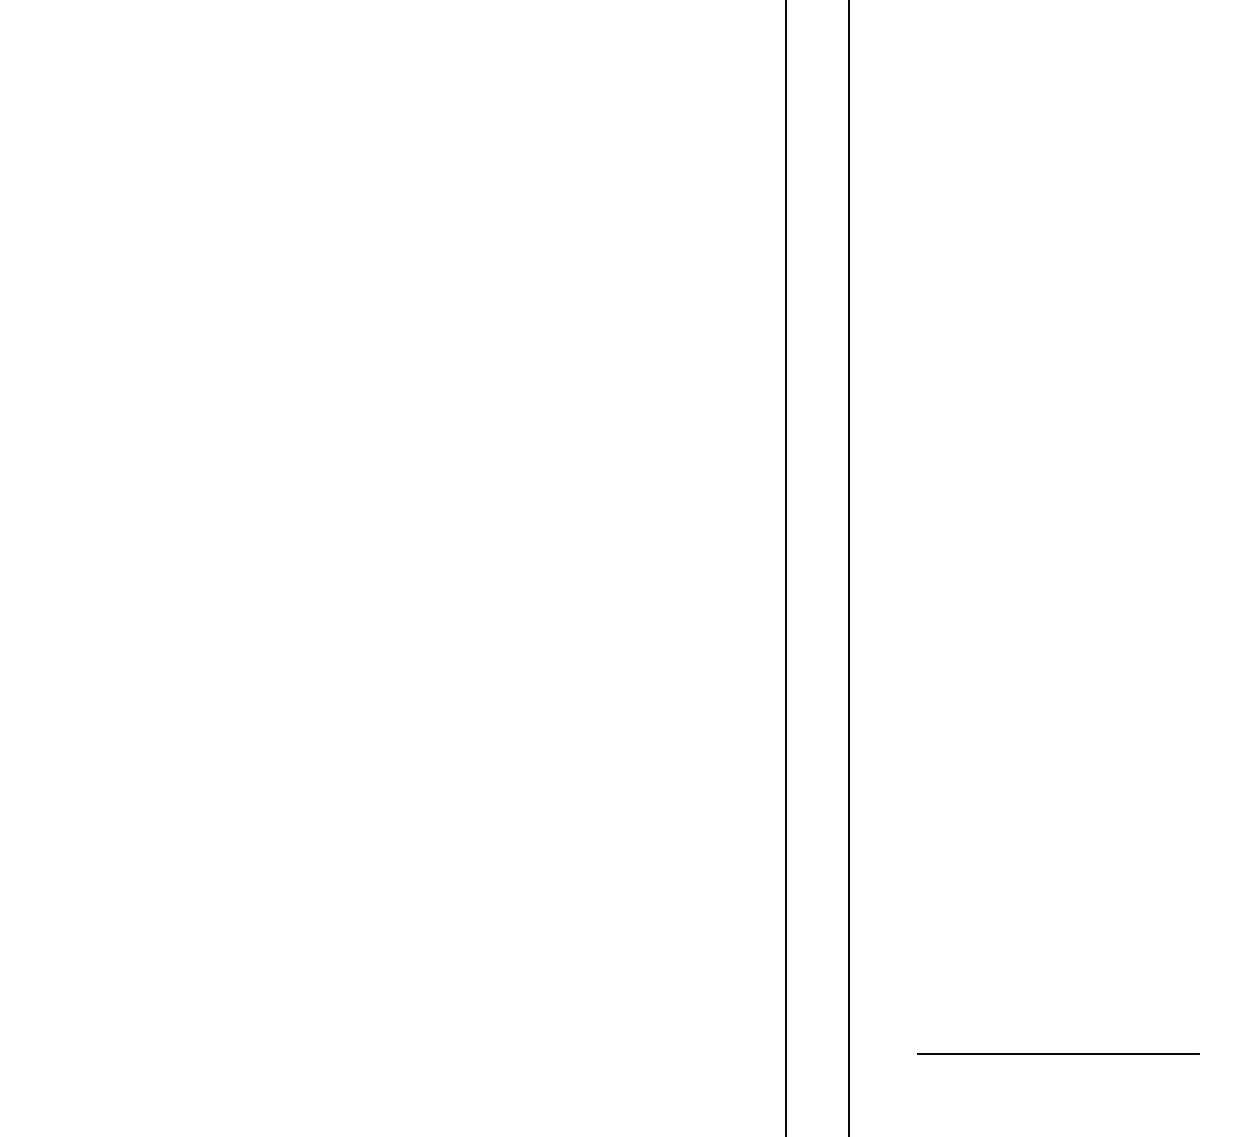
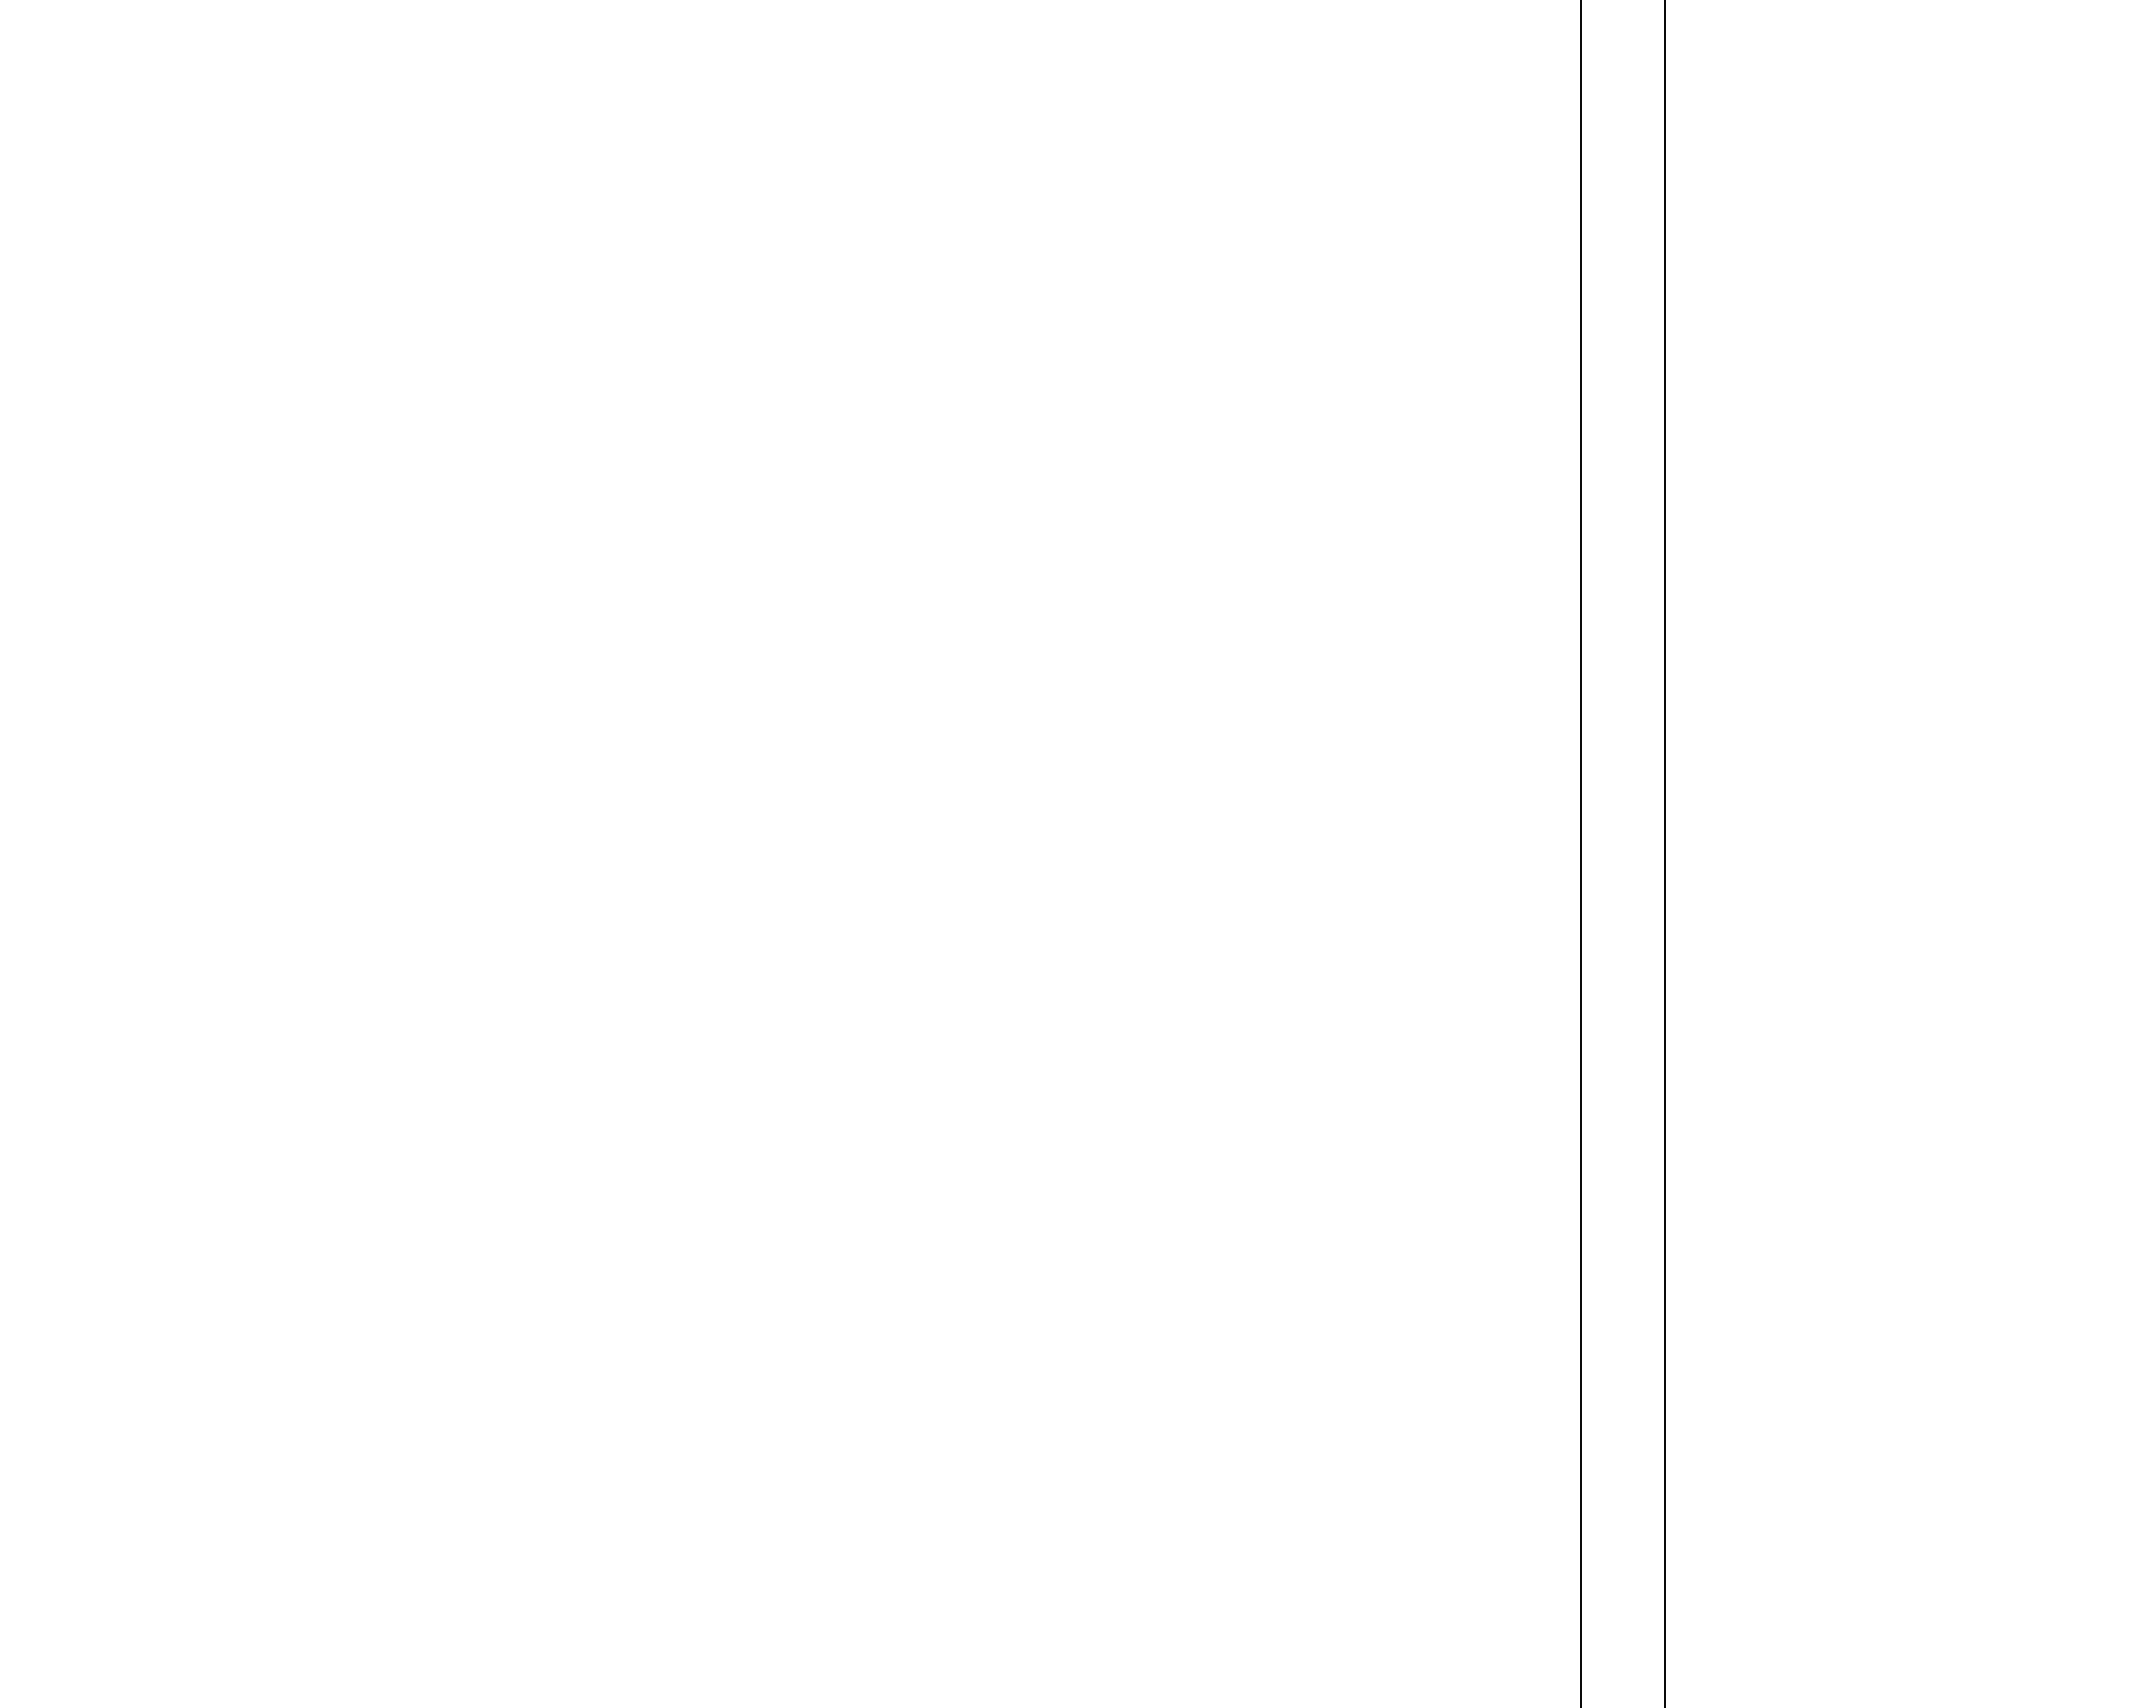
line: (1058, 1053) -> (1940, 1649), removed

